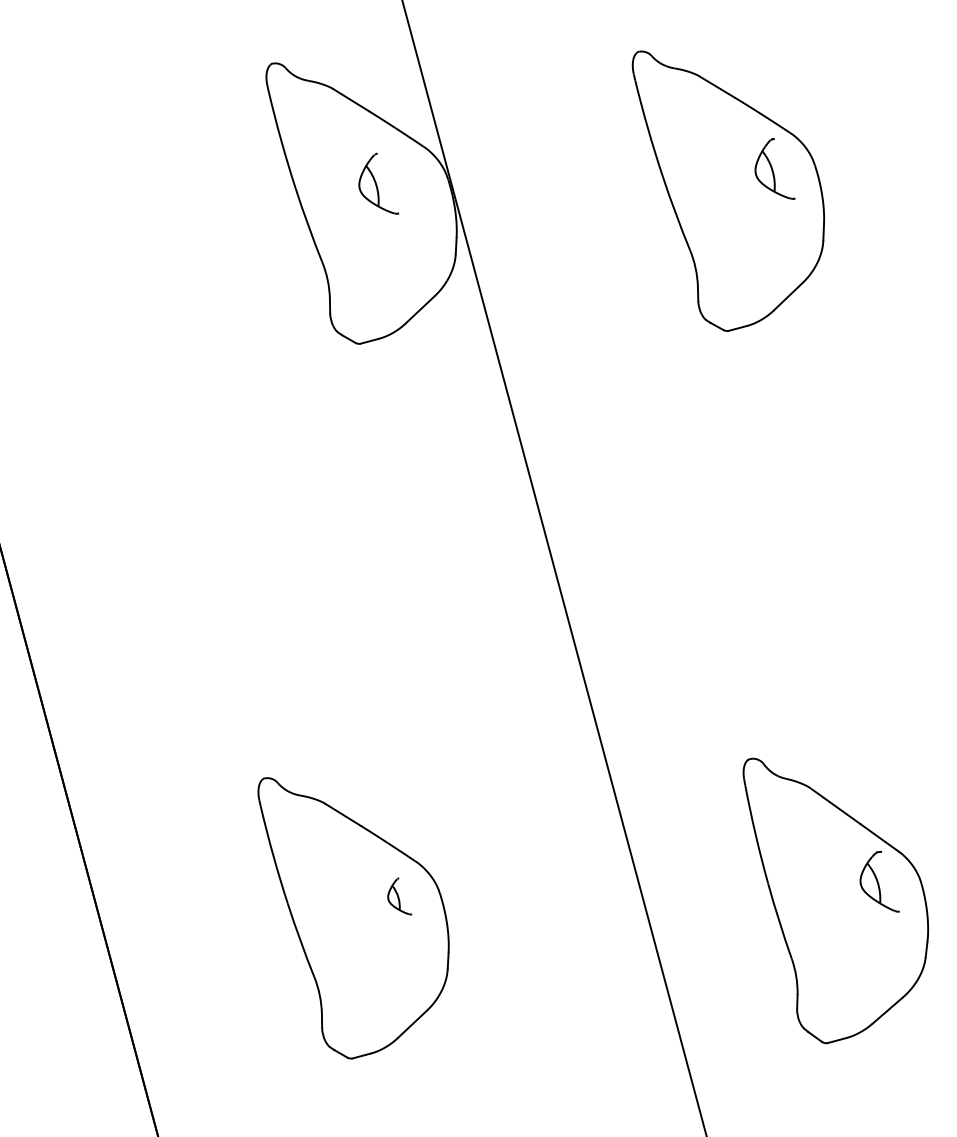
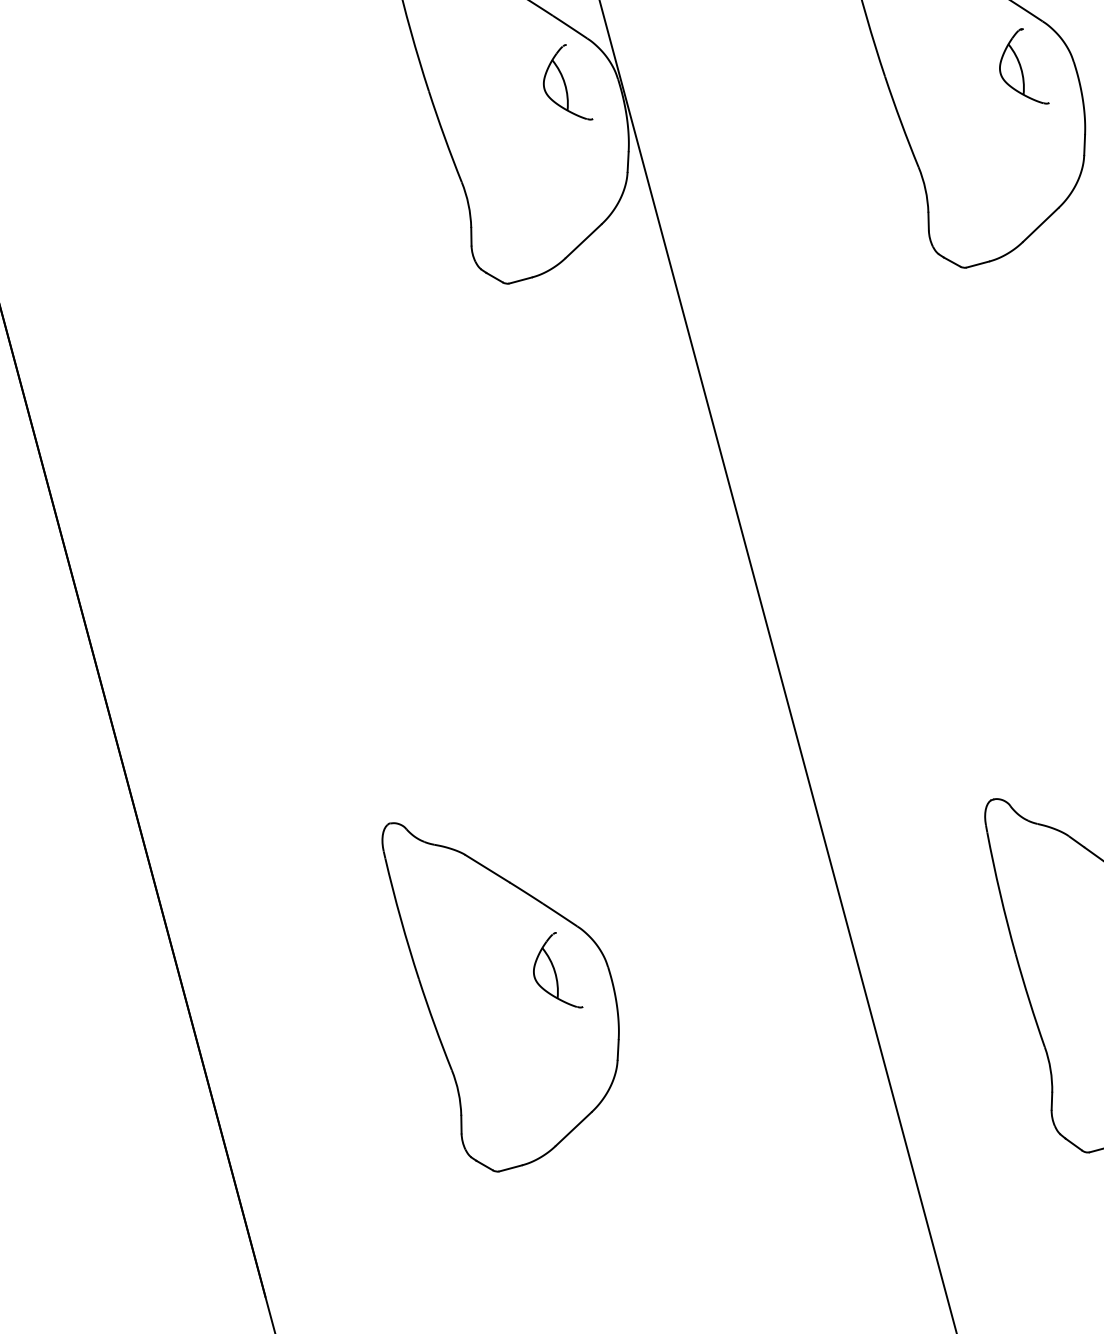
part: (378, 183) -> (567, 81), moved
part: (399, 896) -> (557, 970), size x1.67

